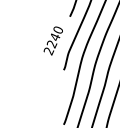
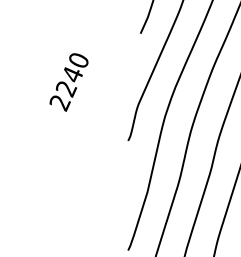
text: (52, 40) -> (67, 81), moved

